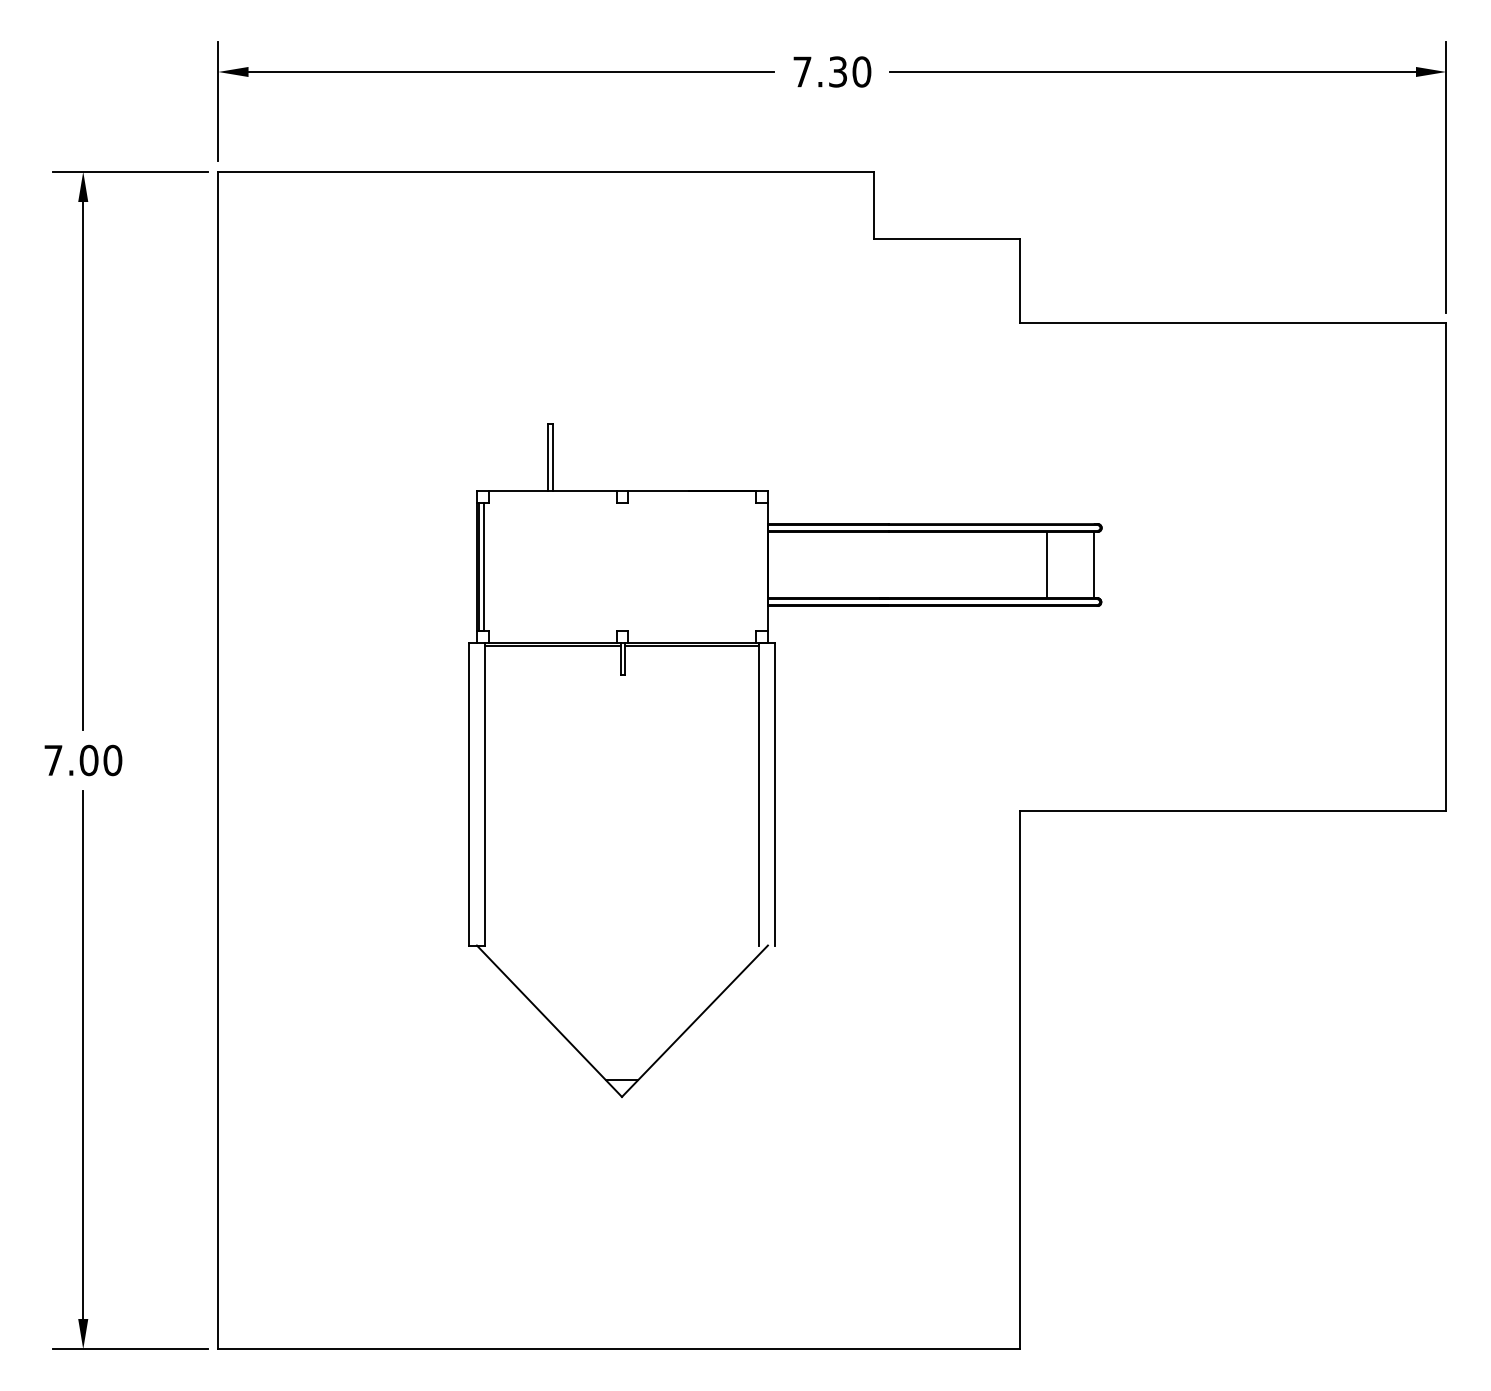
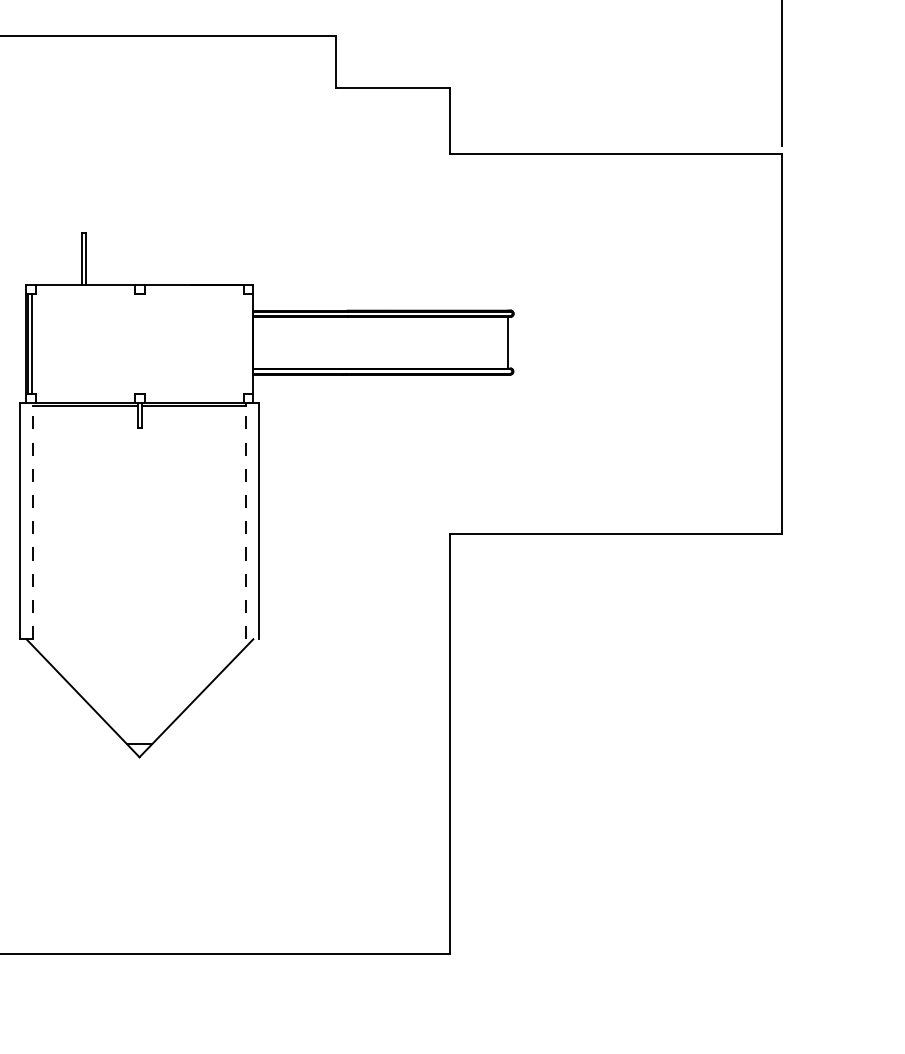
line: (1047, 564) -> (471, 342), removed
line: (485, 793) -> (33, 520), solid -> dashed
line: (758, 793) -> (245, 520), solid -> dashed

